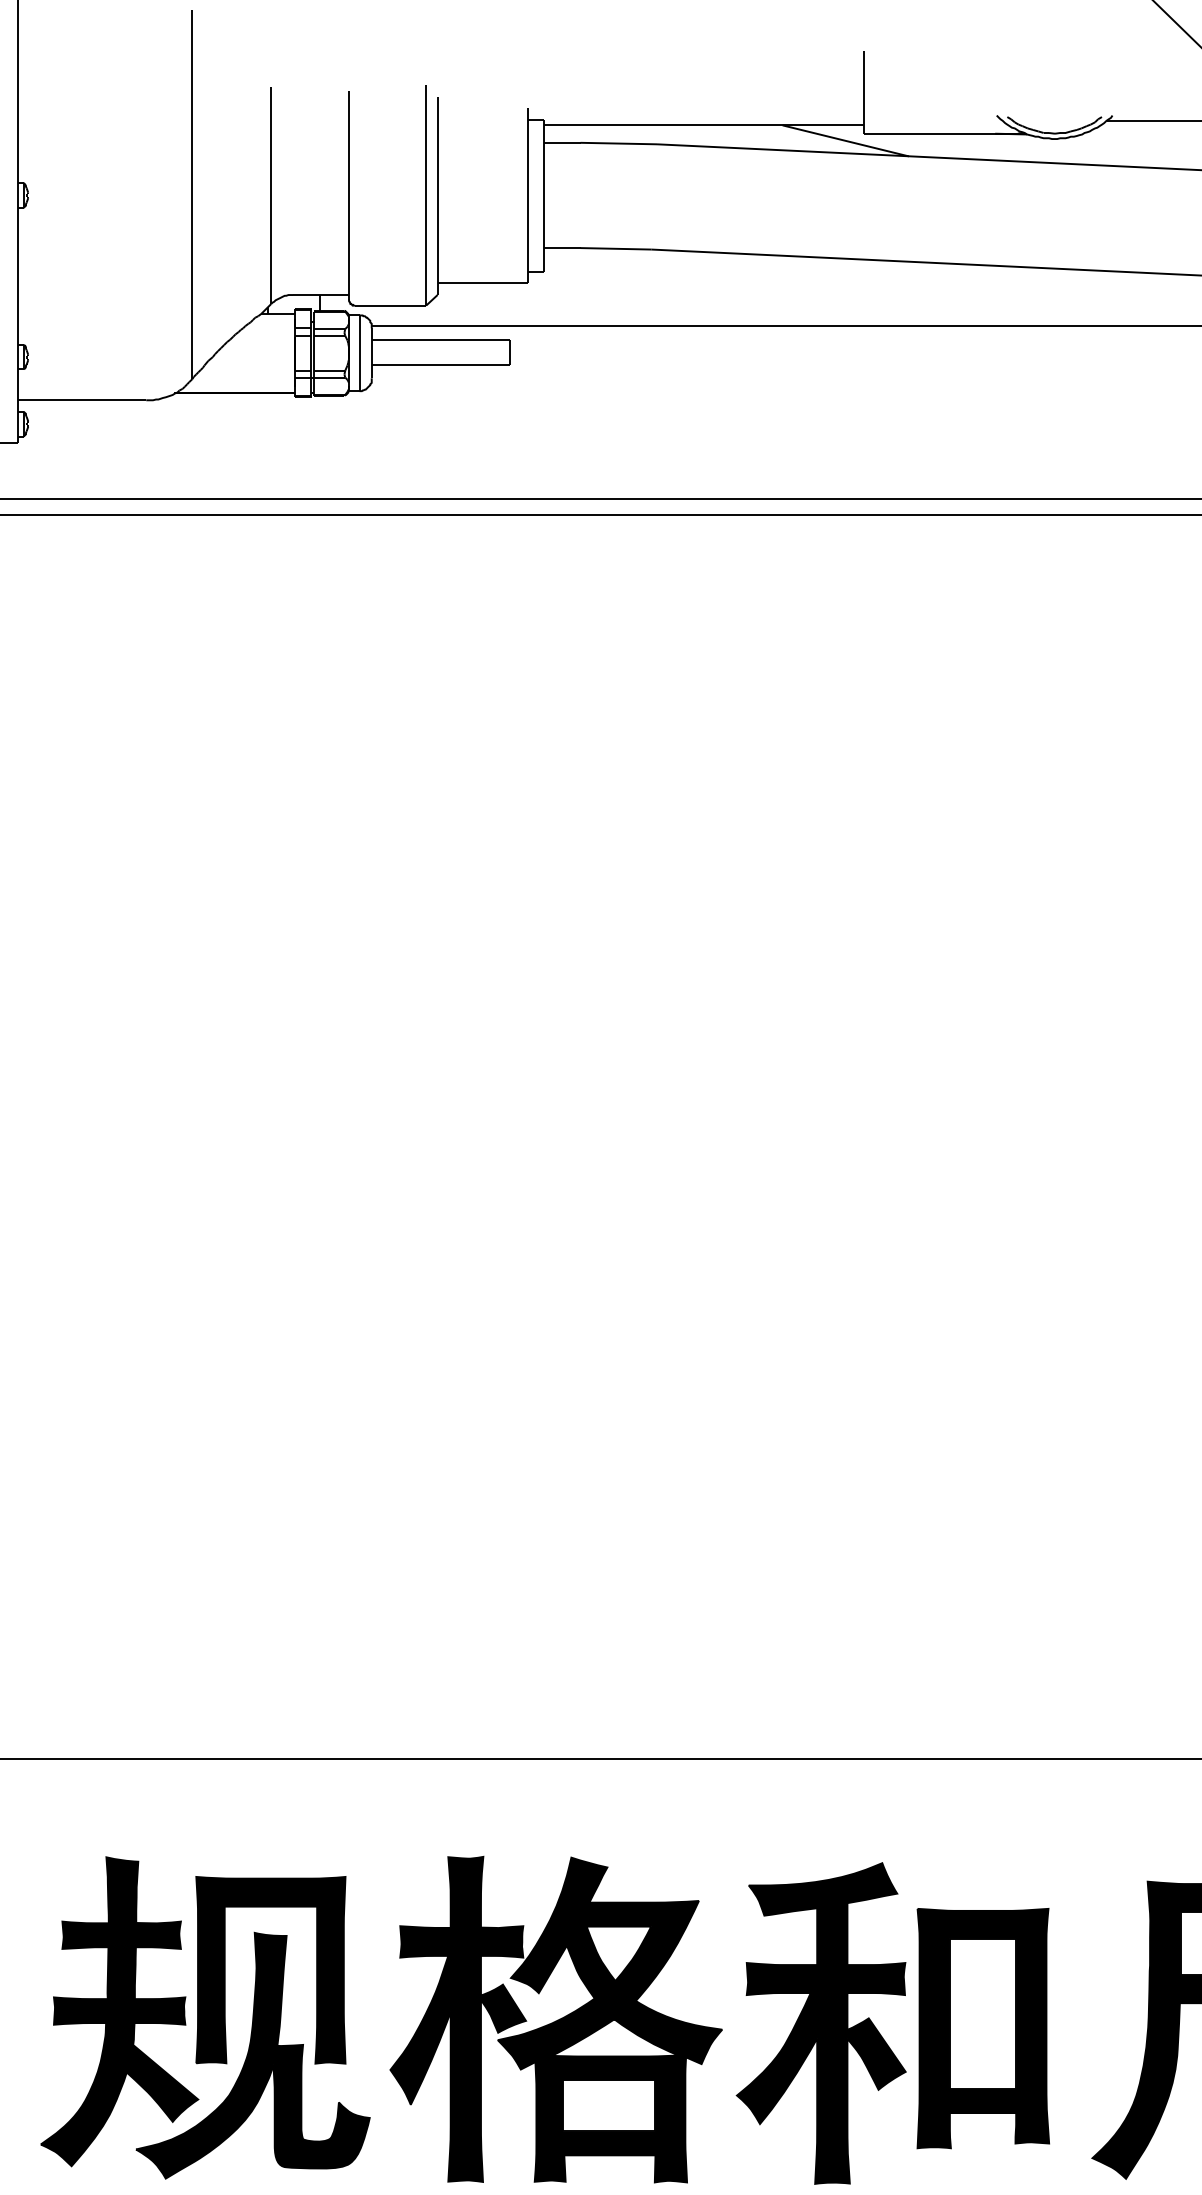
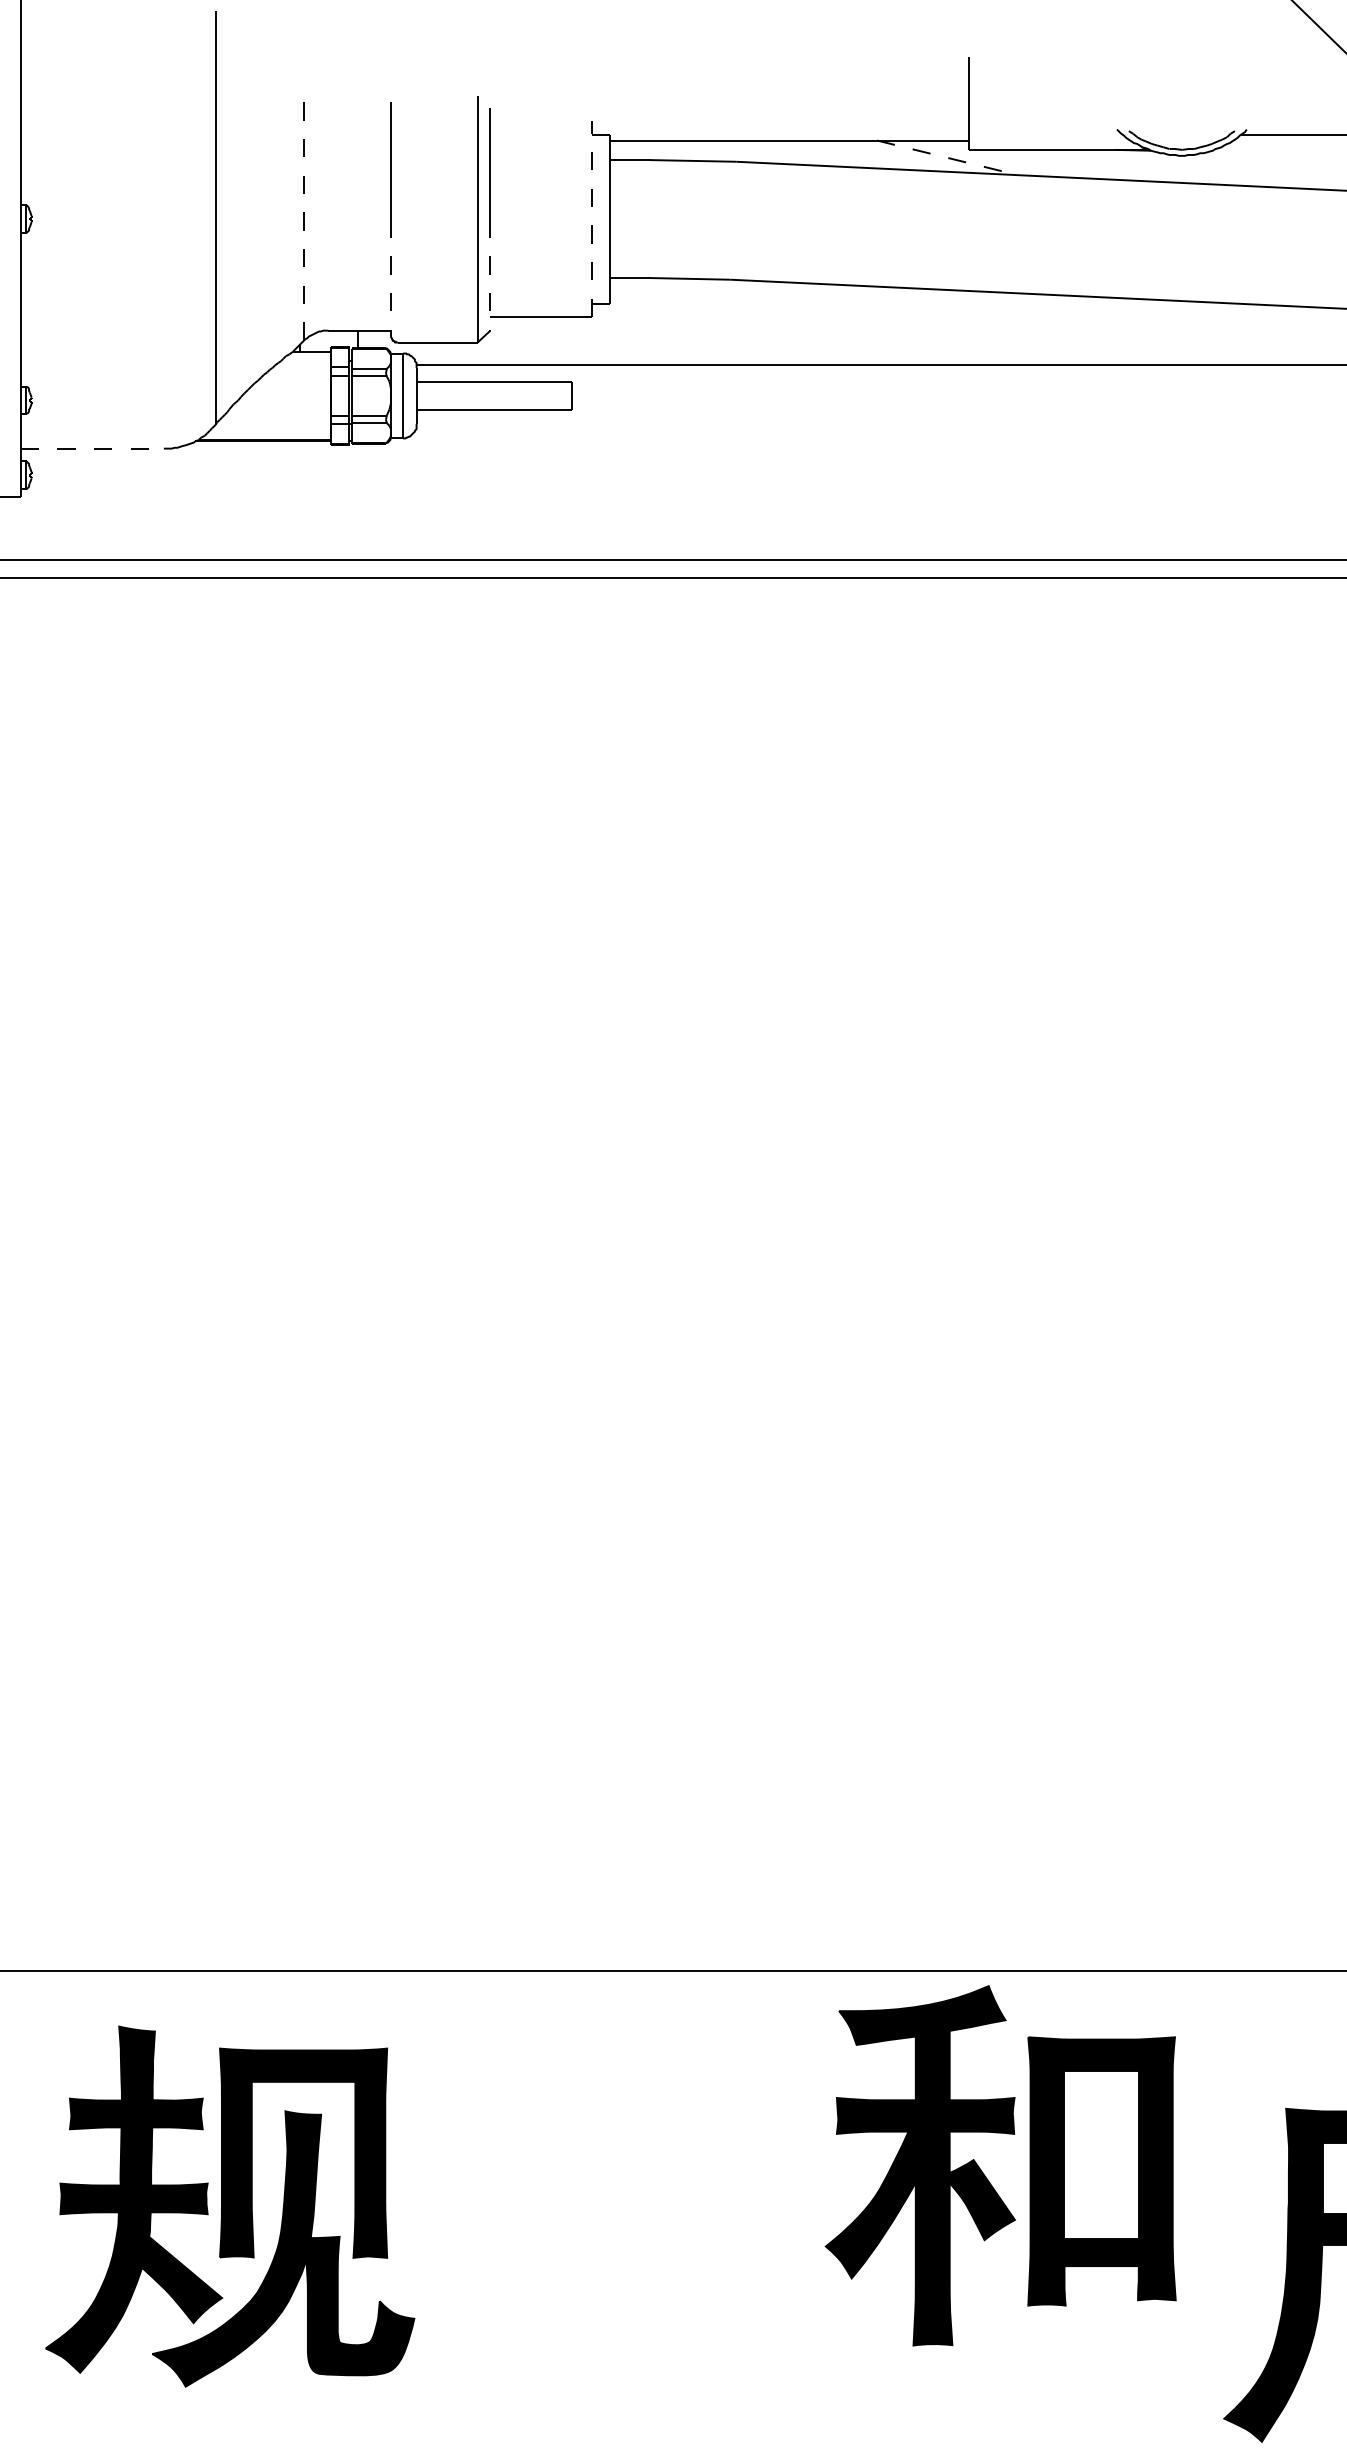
line: (846, 141) -> (948, 158), solid -> dashed
line: (528, 194) -> (592, 218), solid -> dashed
line: (271, 195) -> (304, 219), solid -> dashed
line: (437, 245) -> (490, 275), solid -> dashed
line: (349, 247) -> (391, 277), solid -> dashed
line: (82, 400) -> (92, 448), solid -> dashed
part: (205, 2017) -> (230, 2206), moved
part: (555, 2019) -> (622, 2263), removed
part: (880, 2033) -> (986, 2176), moved

